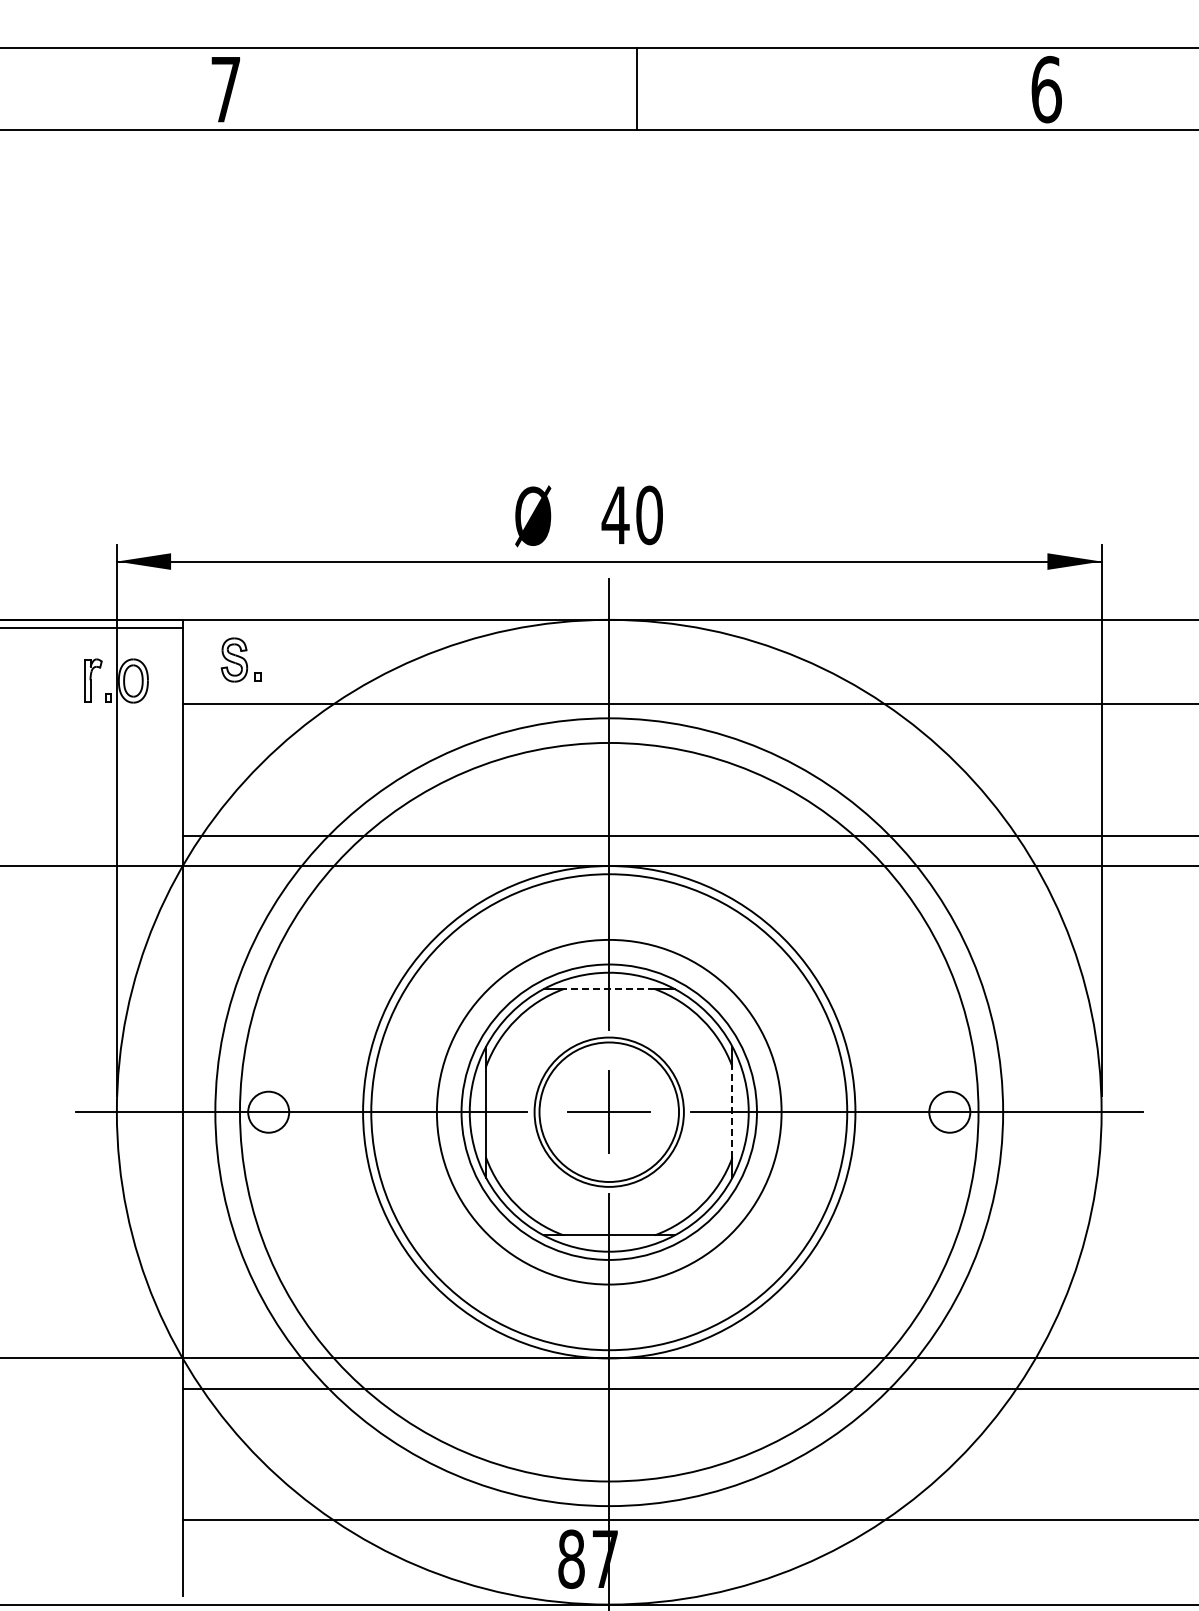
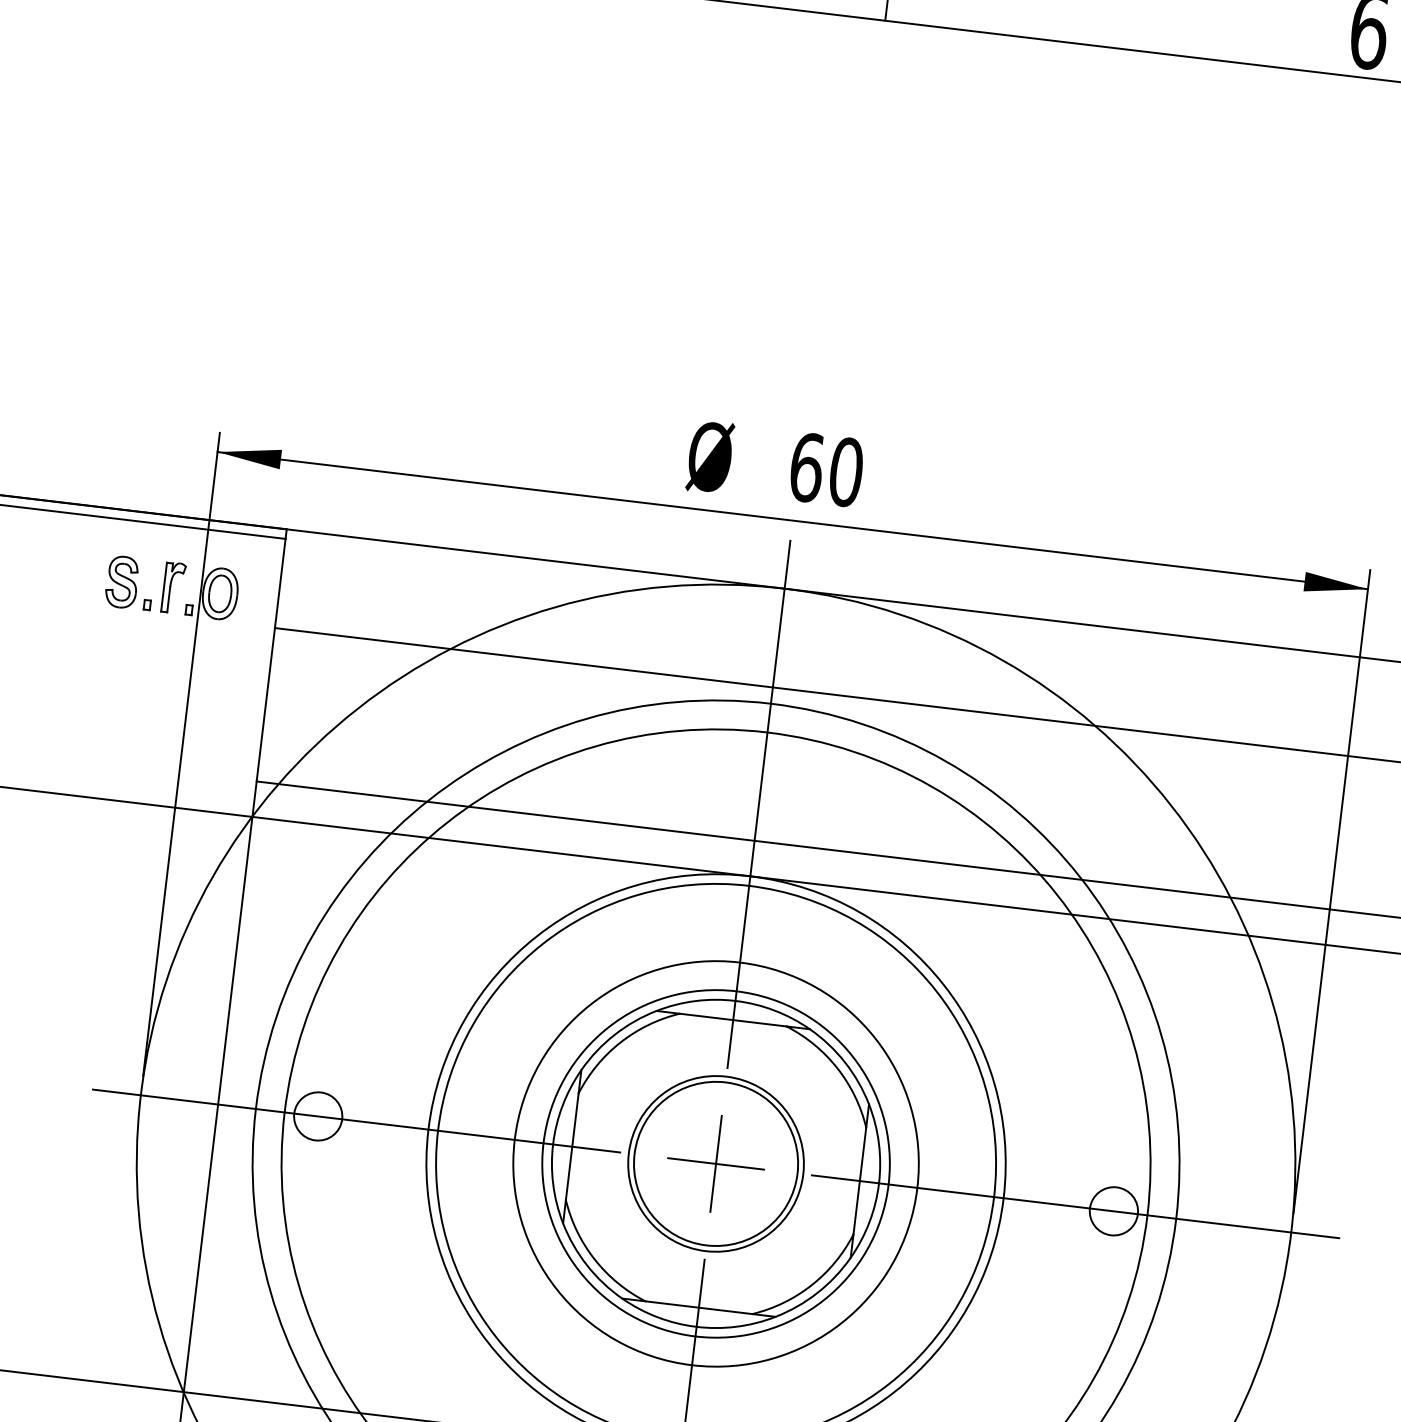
text: (615, 515) -> (806, 467), 40 -> 60
part: (240, 659) -> (129, 582), moved
line: (609, 989) -> (733, 1020), dashed -> solid
line: (732, 1112) -> (860, 1181), dashed -> solid

